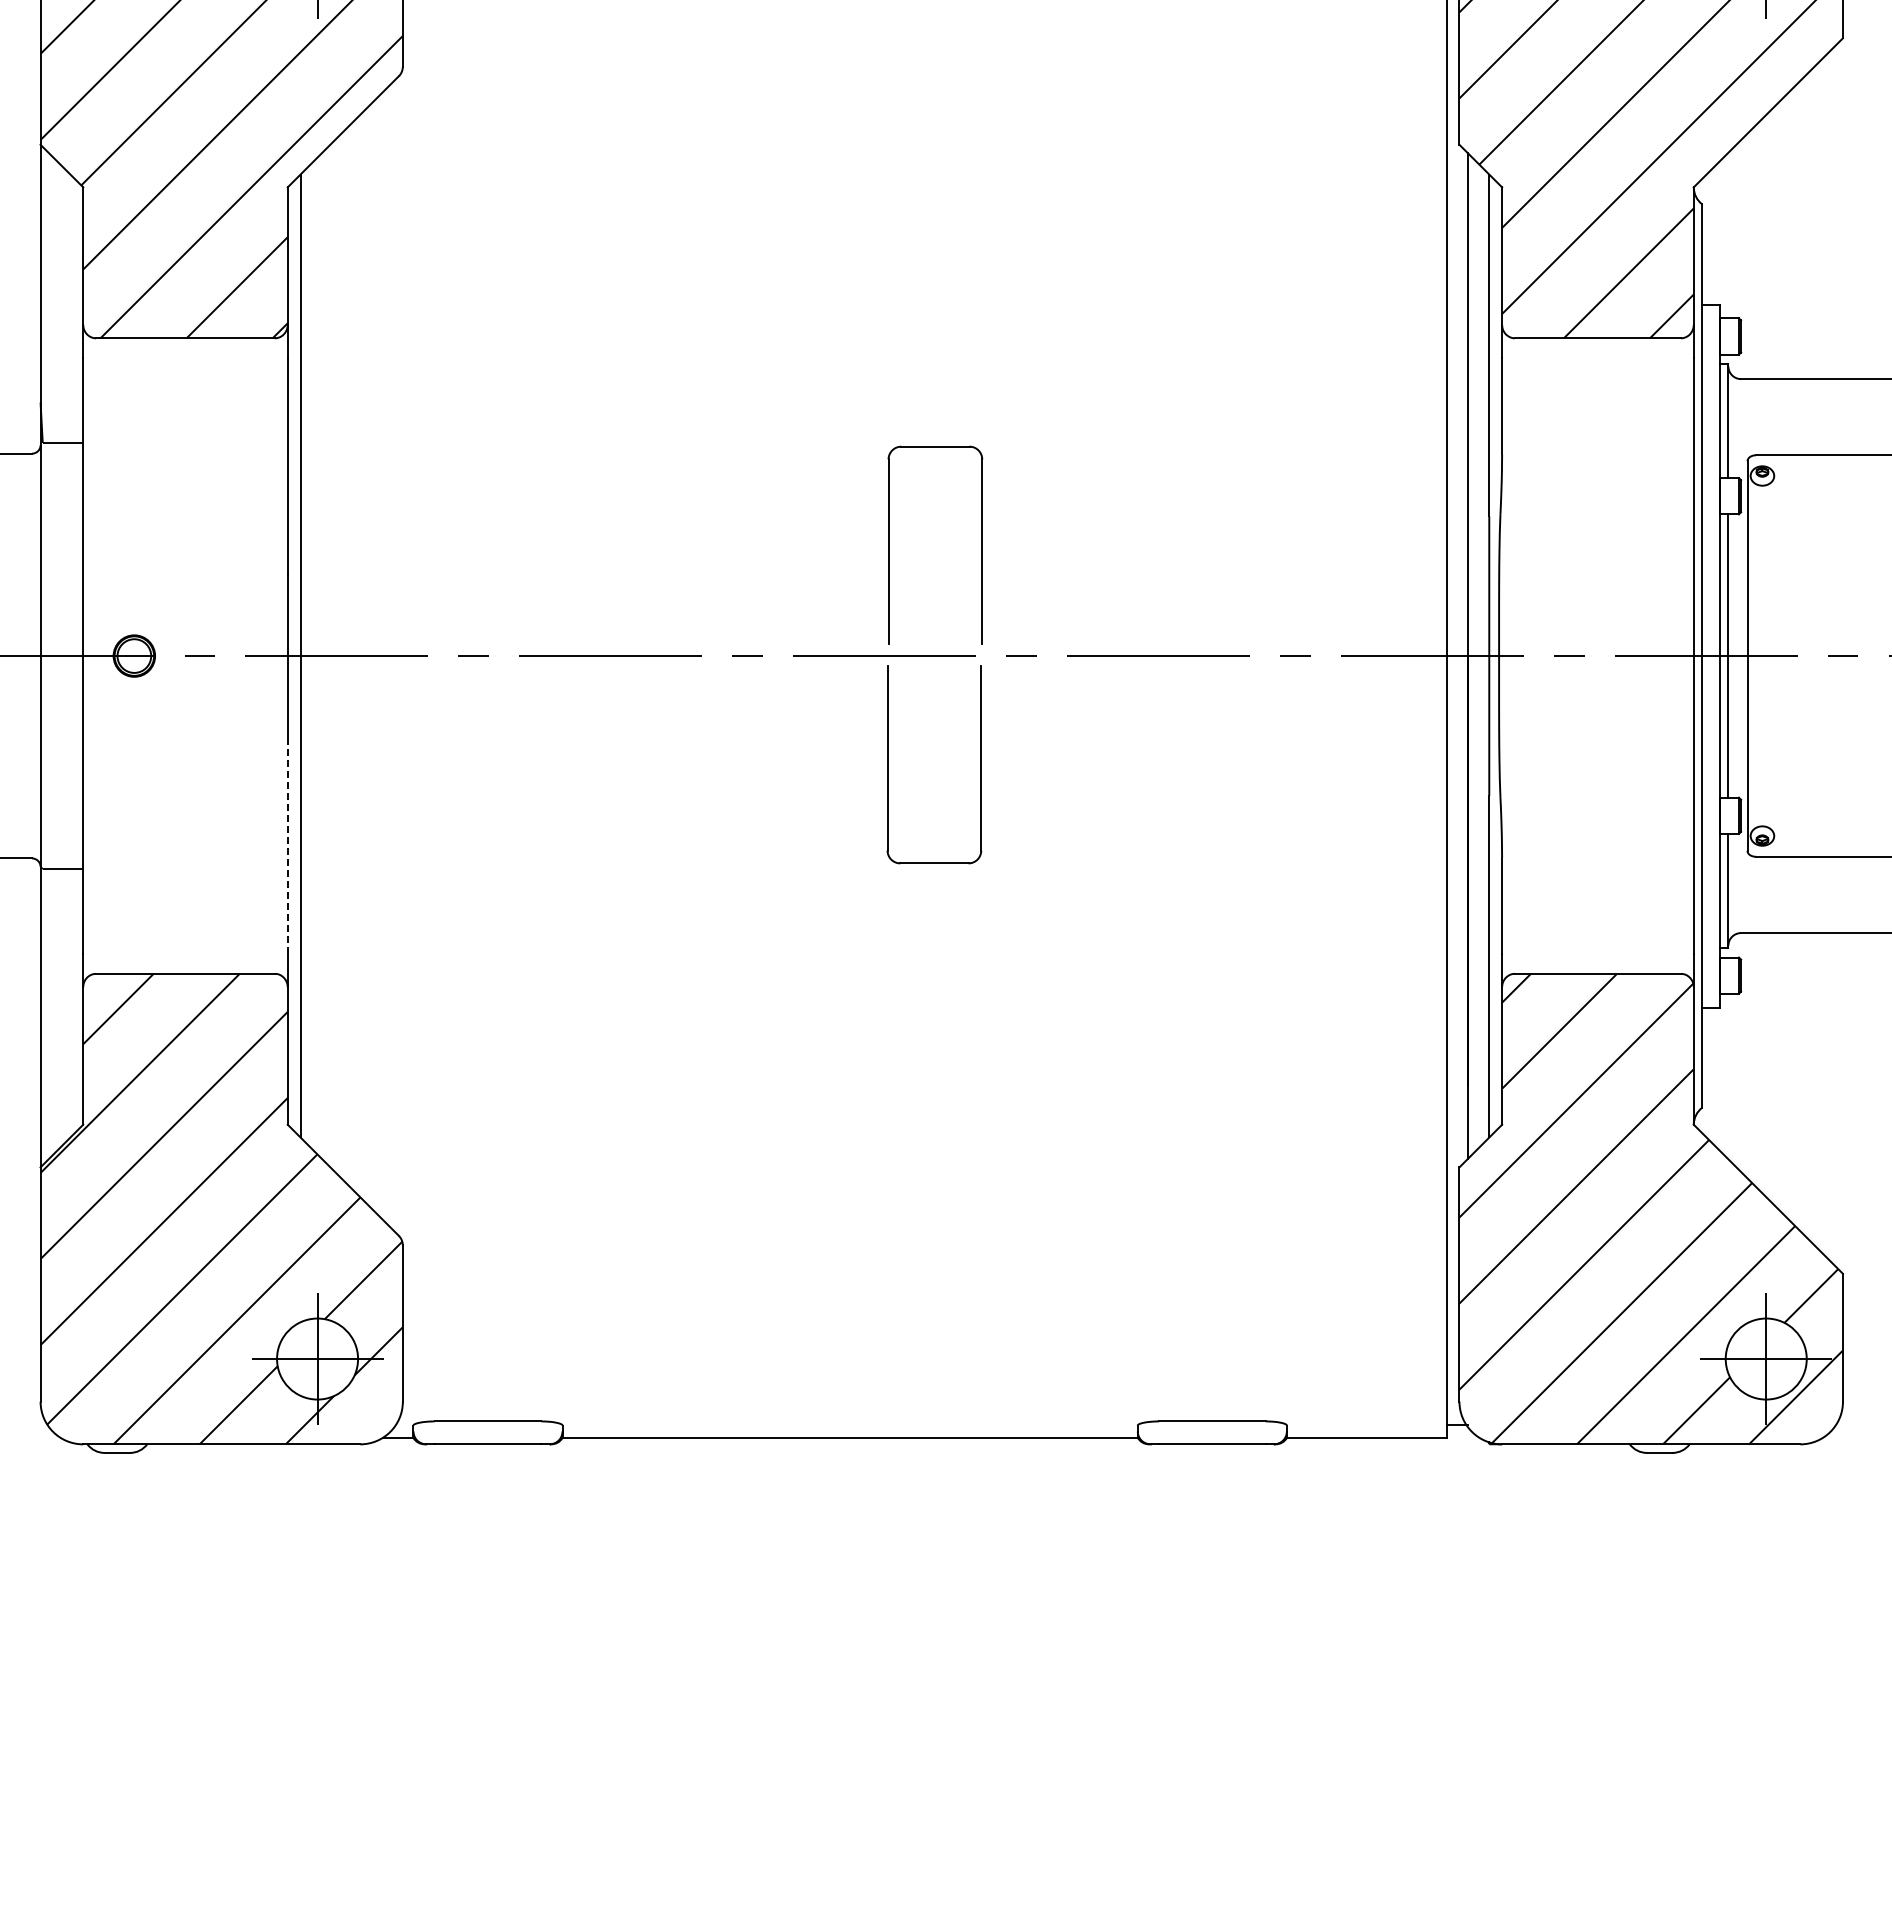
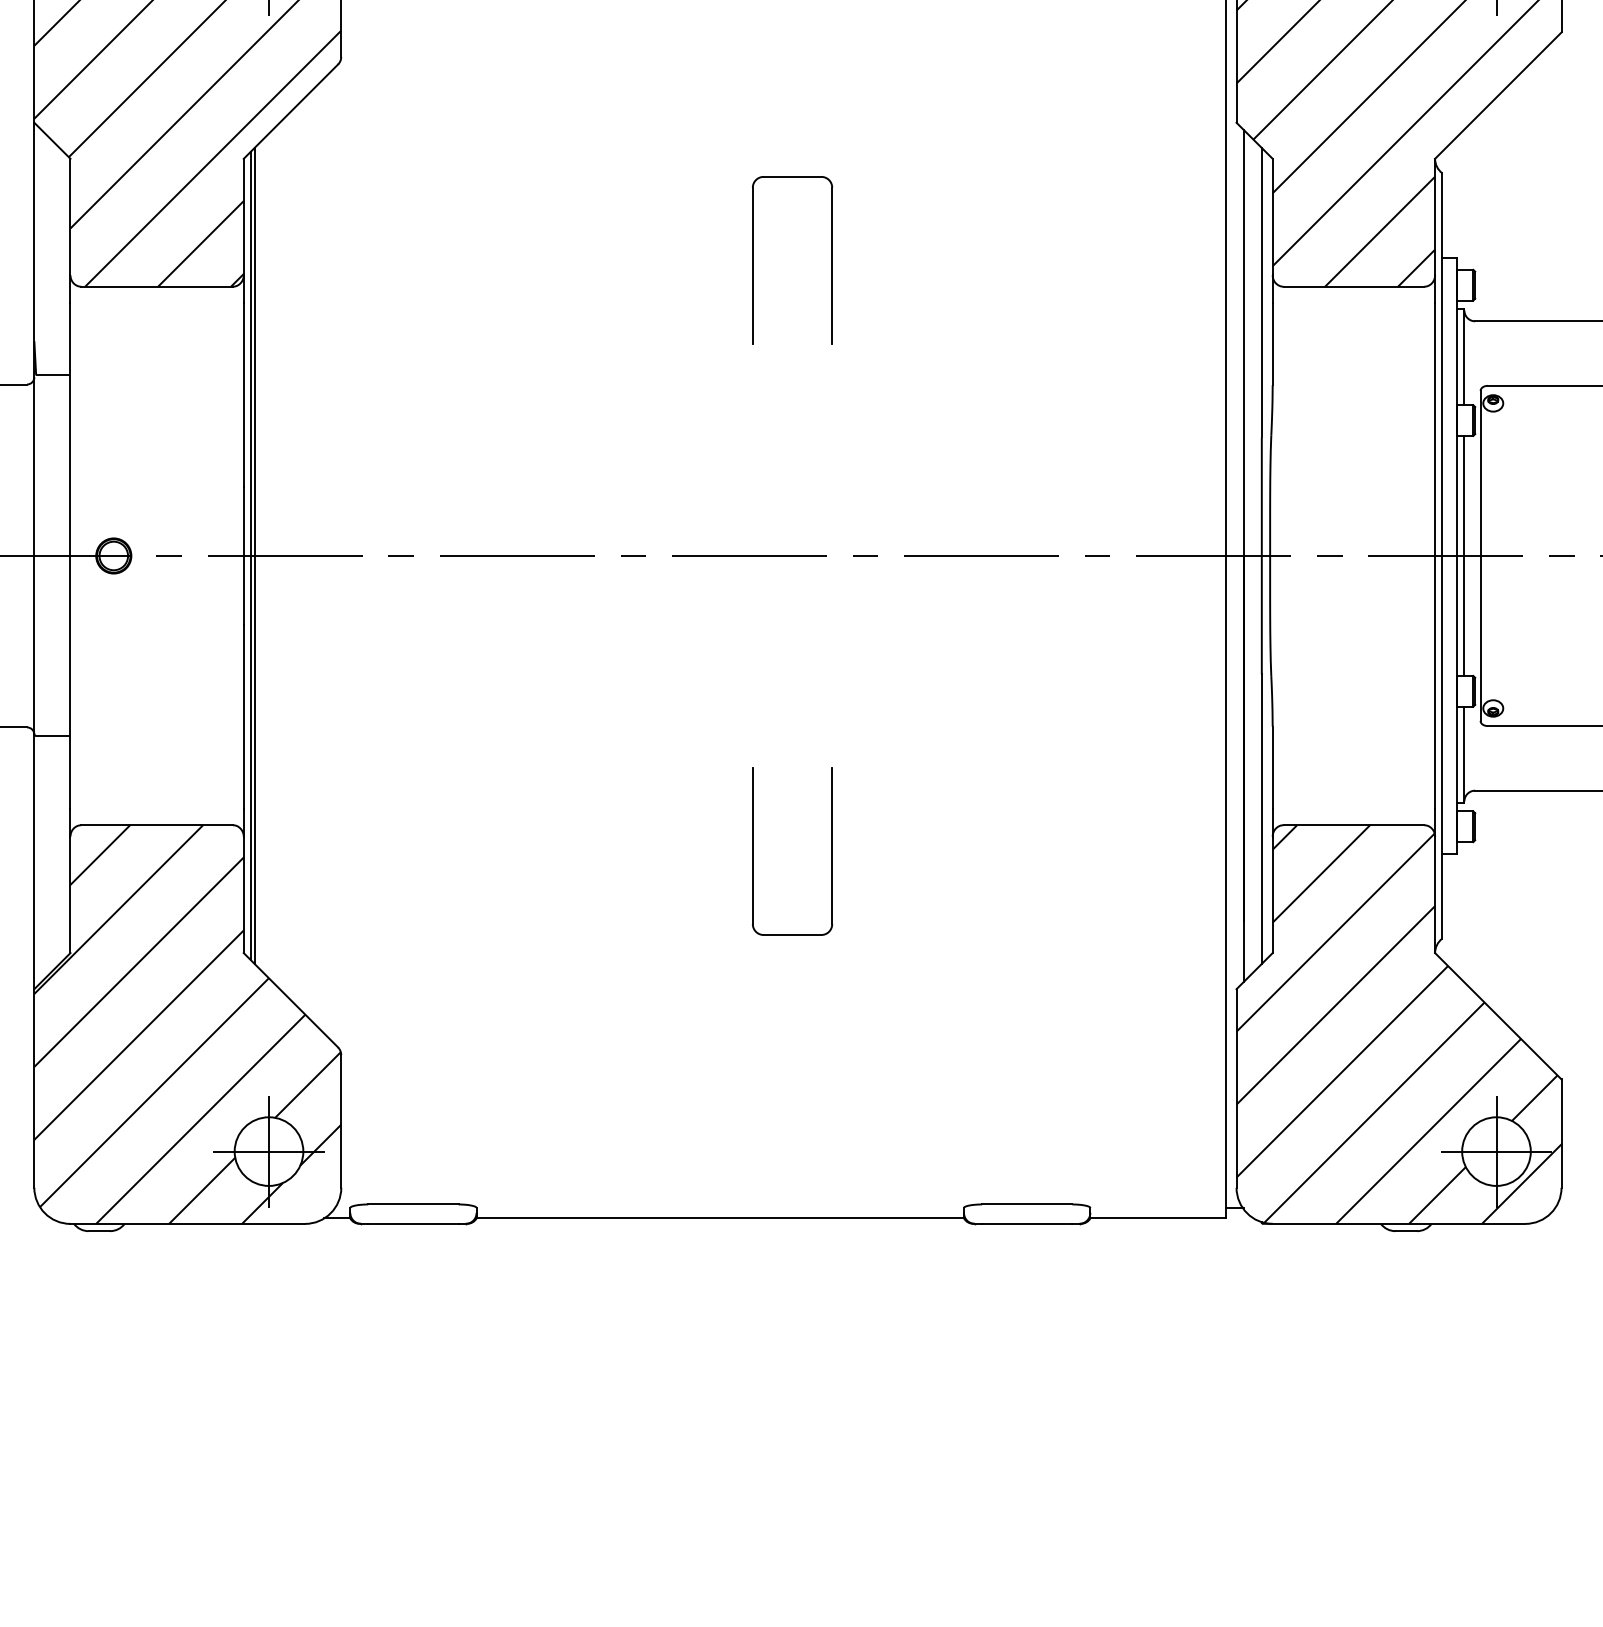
part: (889, 544) -> (753, 259), moved
line: (296, 655) -> (251, 555), added
part: (888, 764) -> (753, 851), moved
line: (287, 846) -> (243, 717), dashed -> solid

